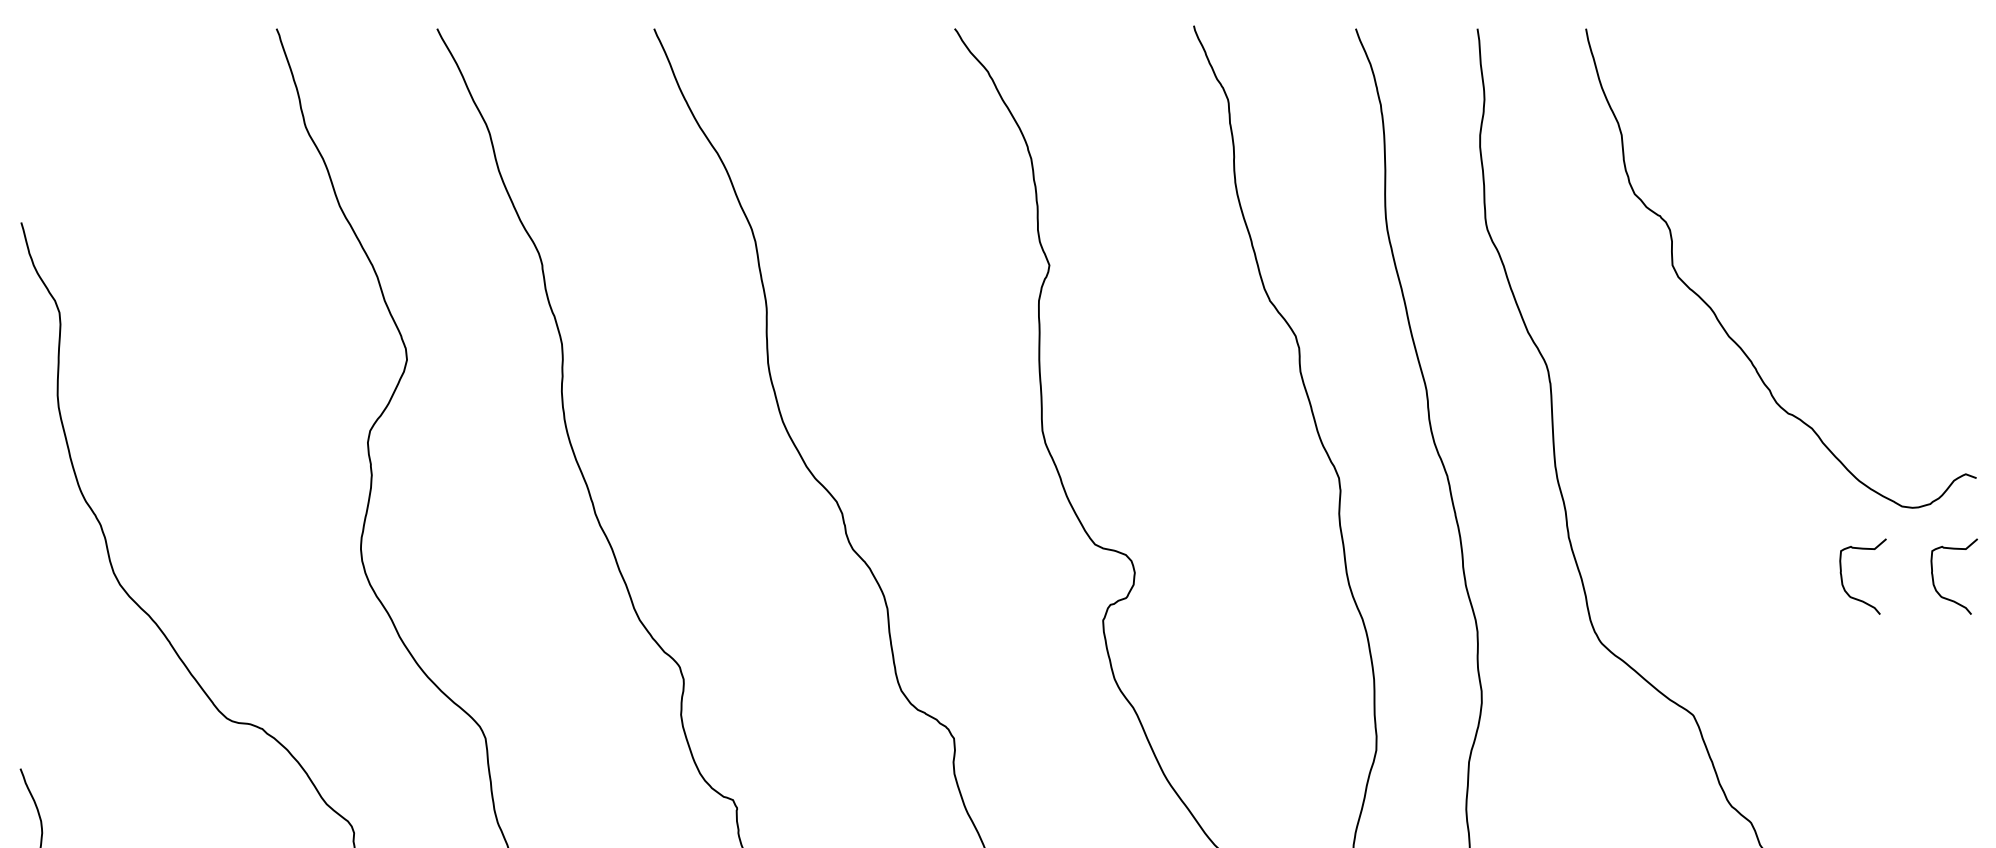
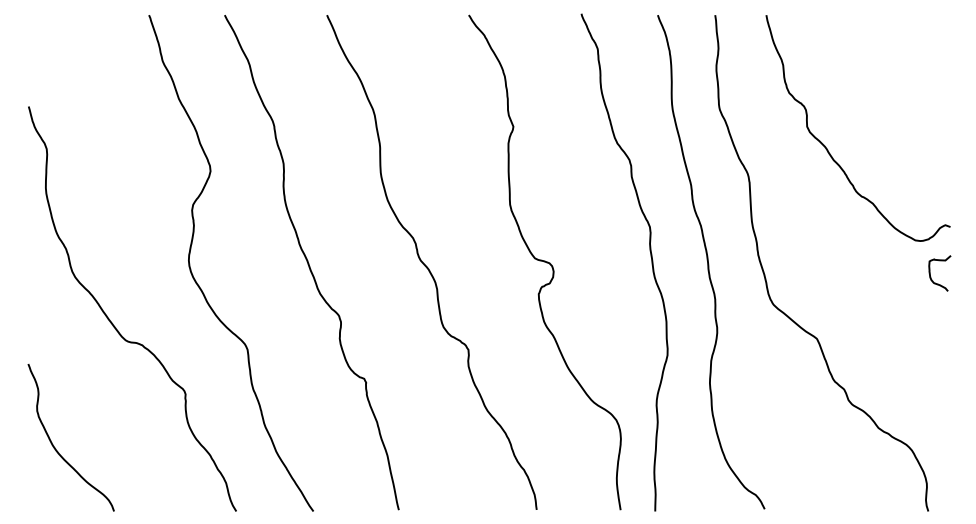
curve: (1845, 583) -> (888, 276), removed

